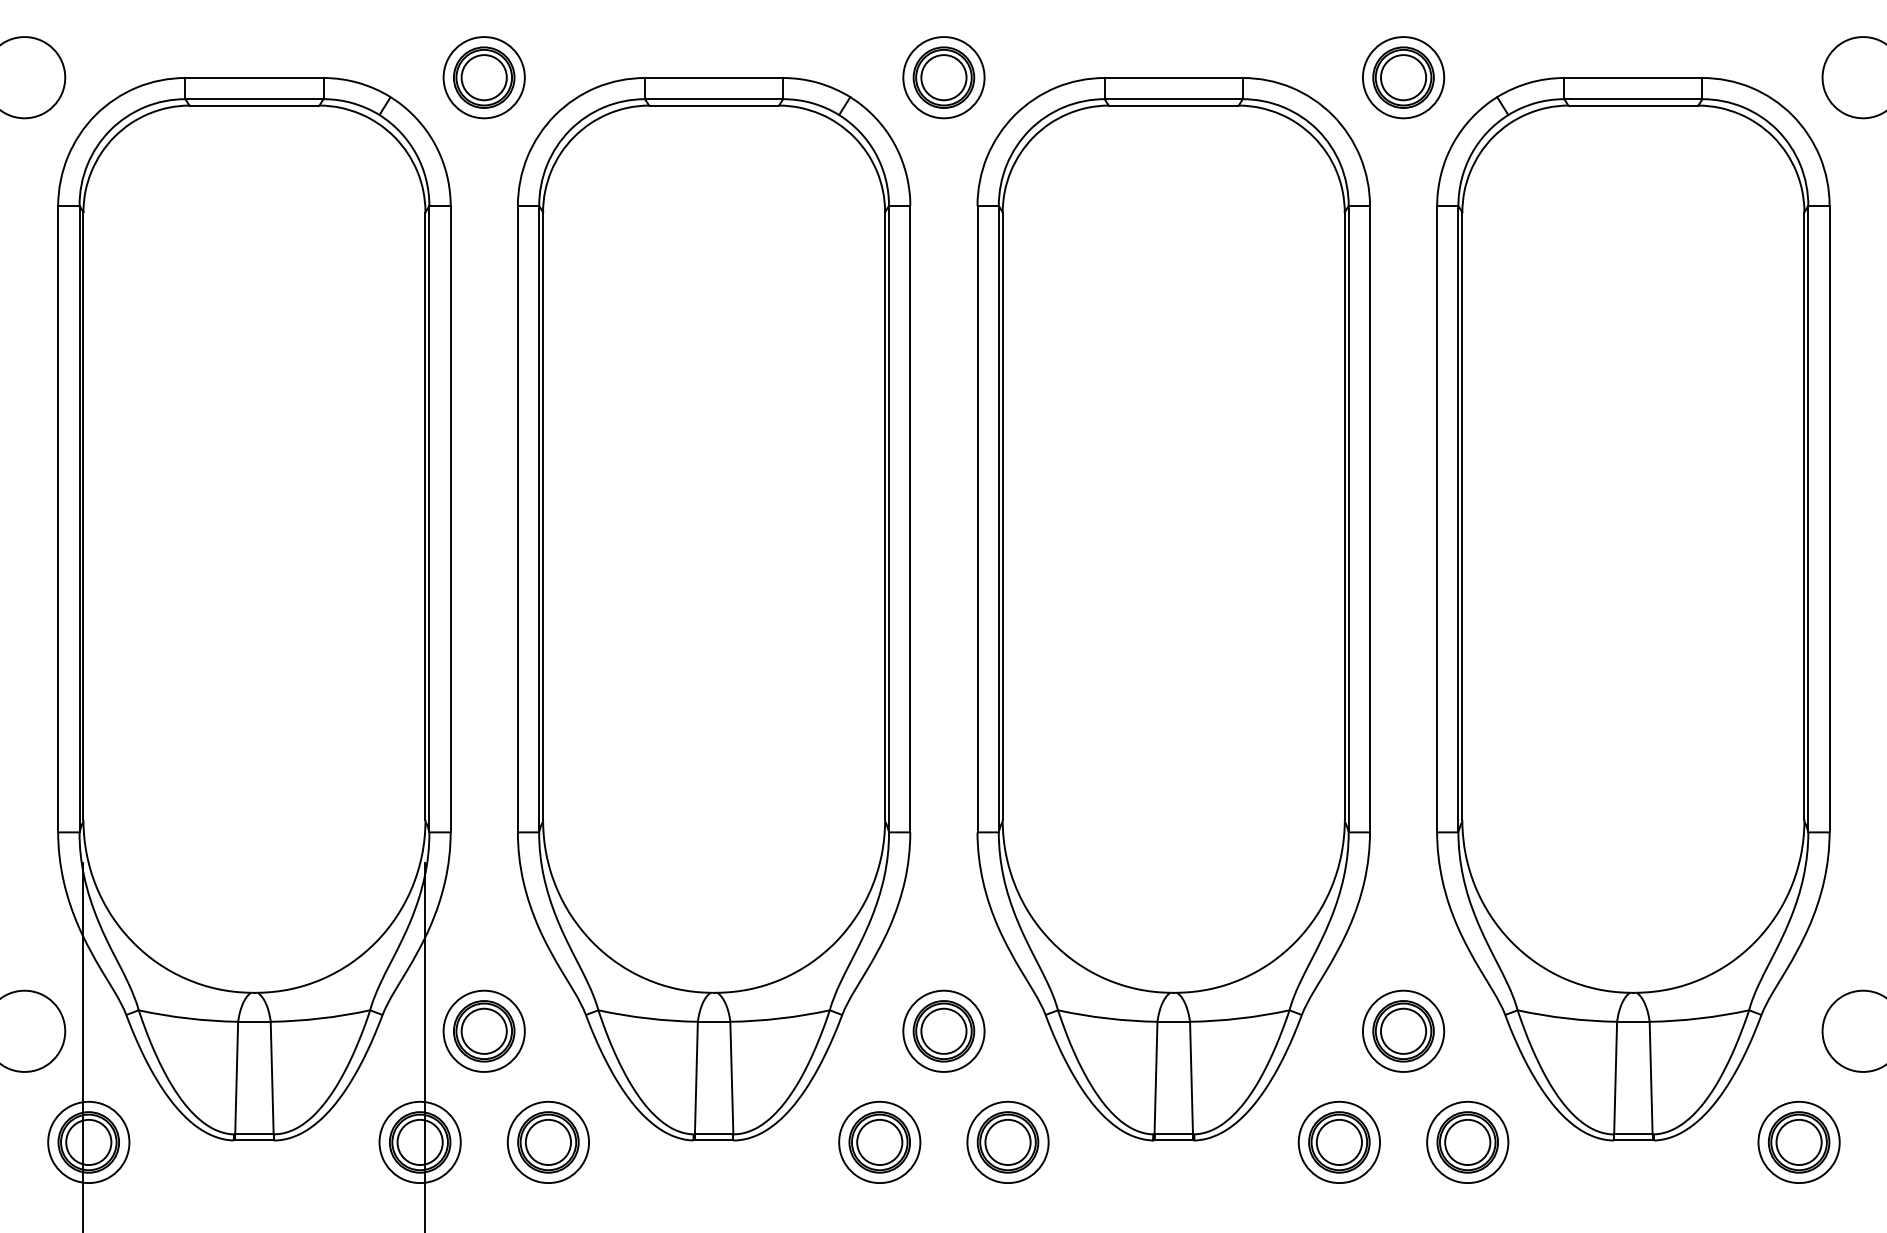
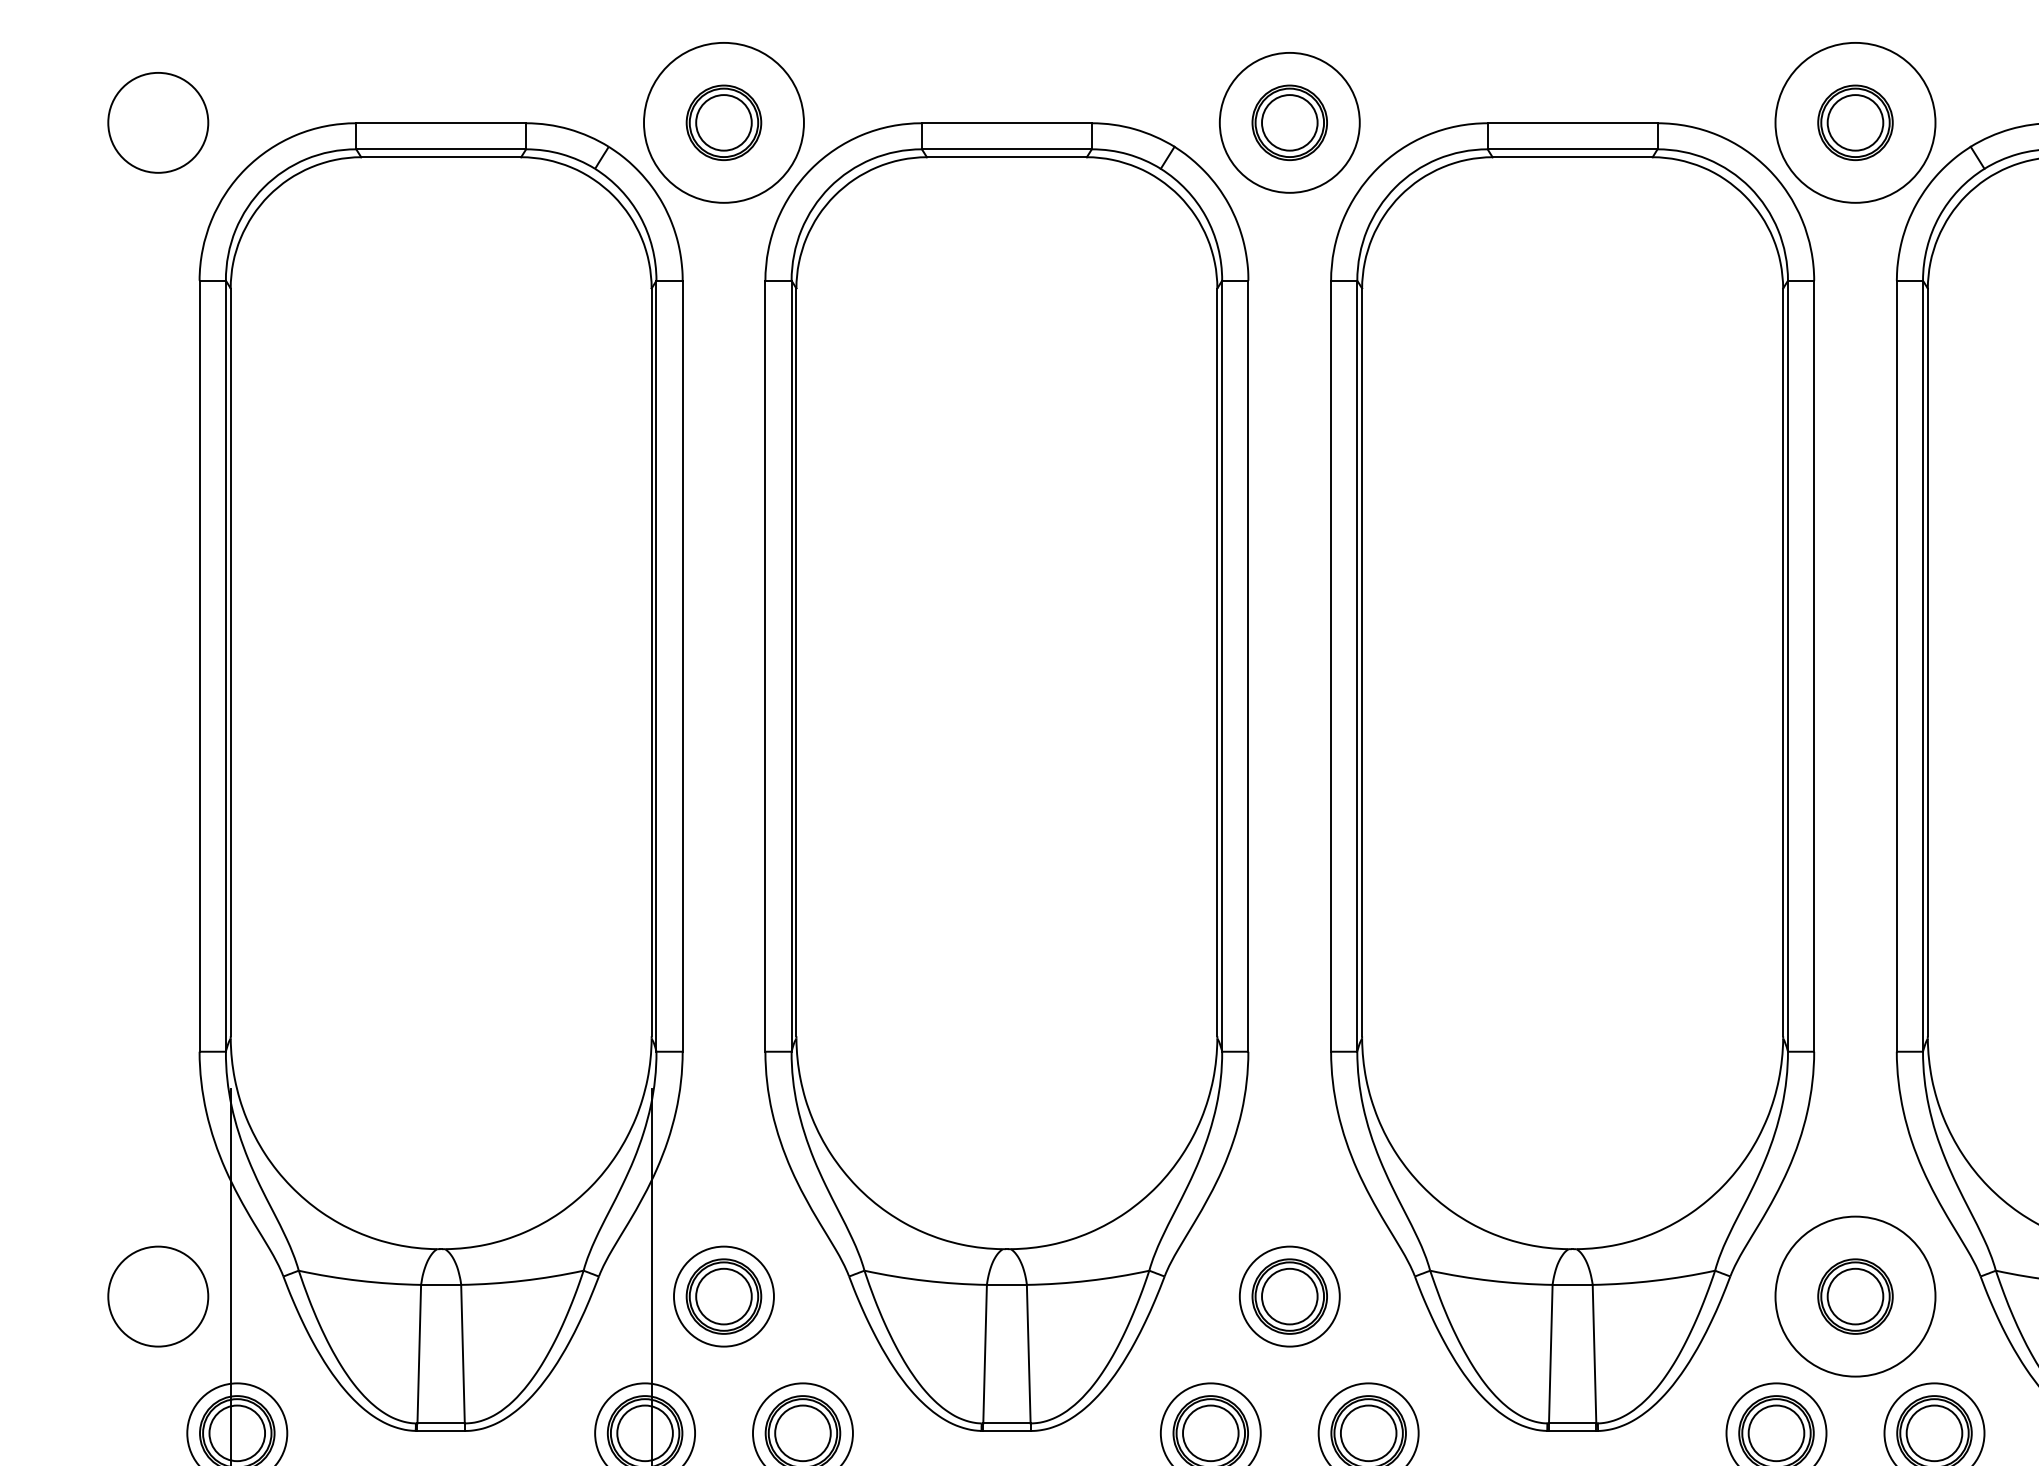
circle: (483, 77) -> (723, 122), size x1.6
circle: (943, 77) -> (1289, 122), size x1.4
circle: (1403, 77) -> (1855, 122), size x1.6
circle: (1403, 1030) -> (1855, 1295), size x1.6

